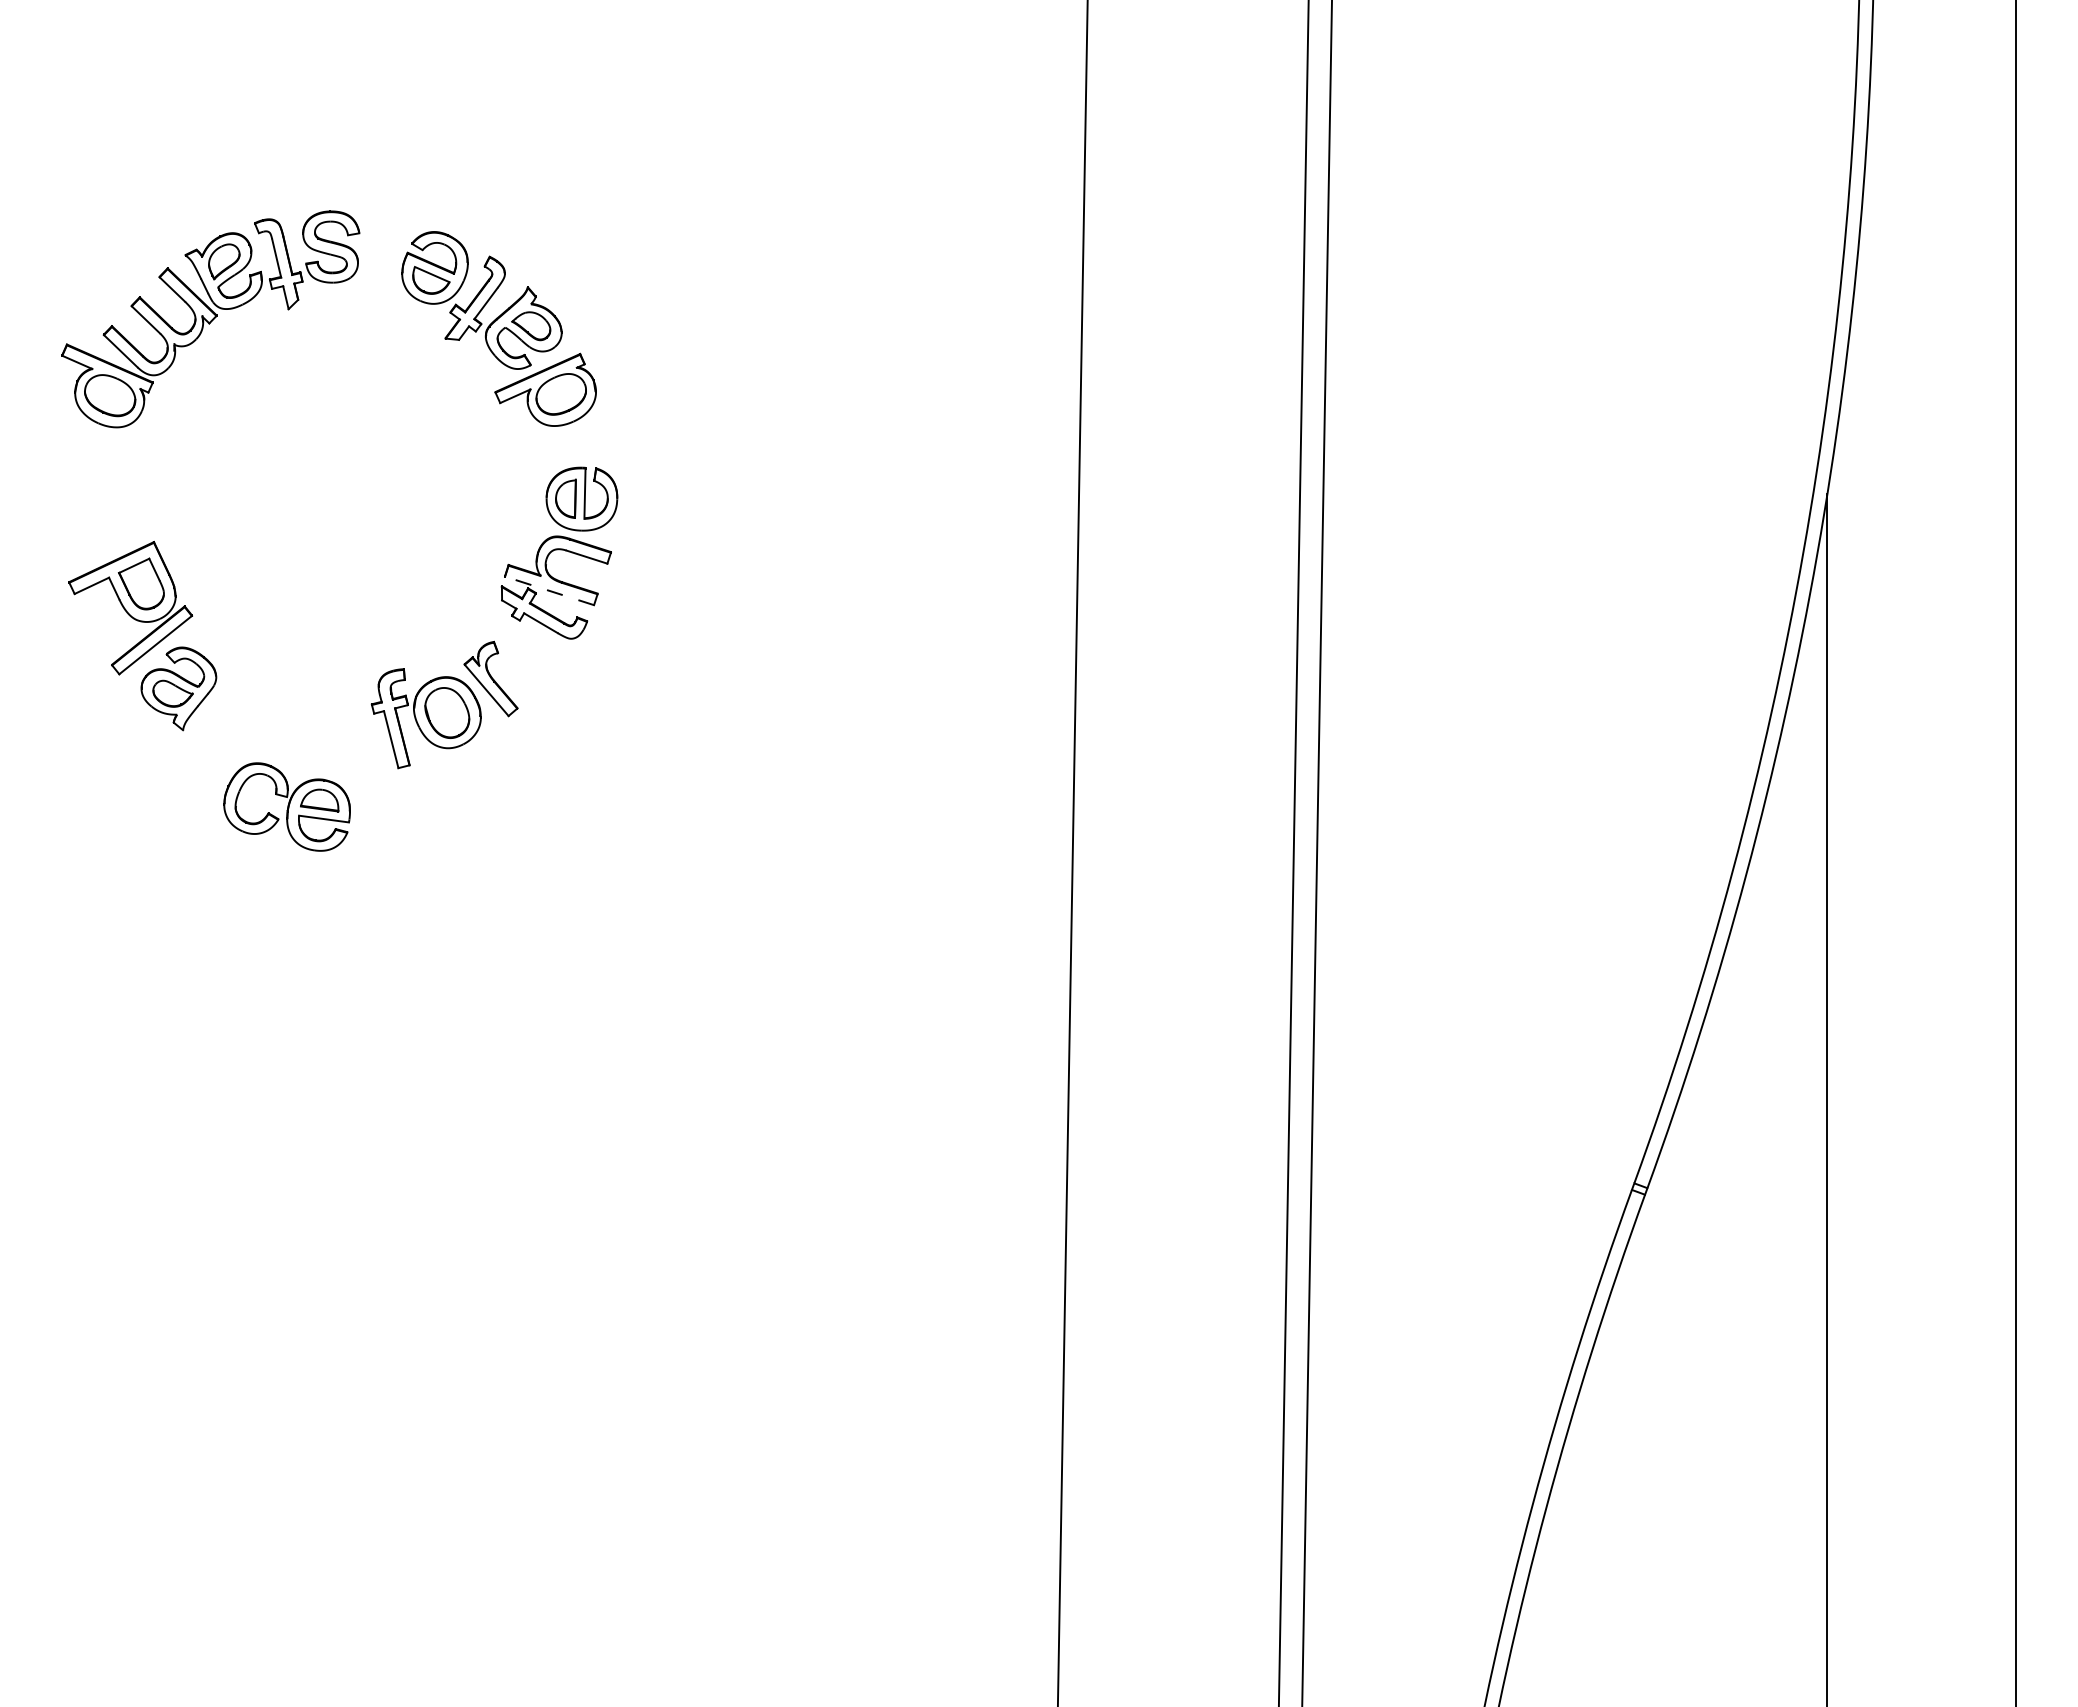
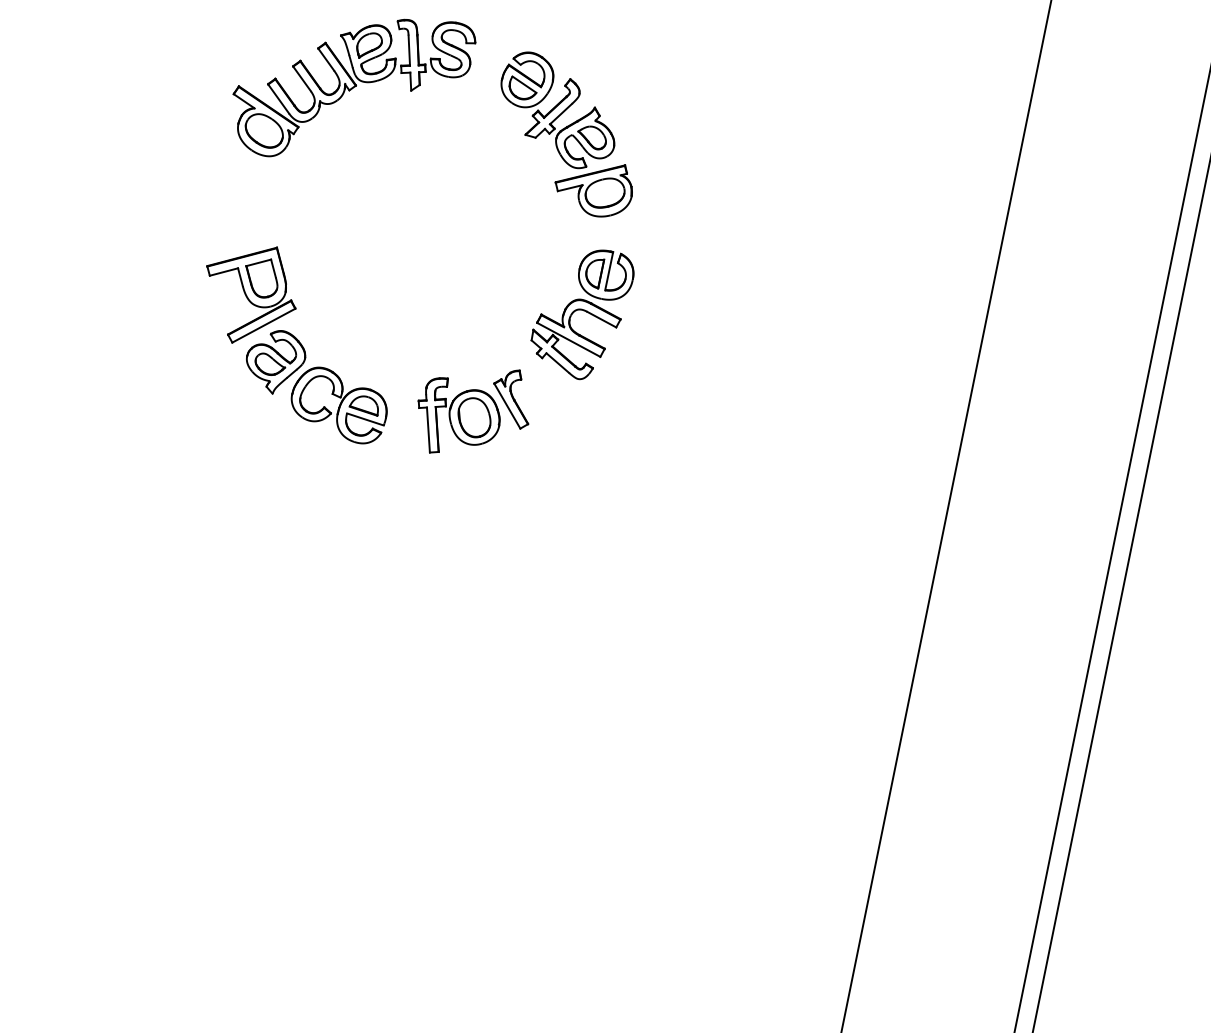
line: (549, 590) -> (568, 339), dashed -> solid
part: (286, 806) -> (338, 404), moved

